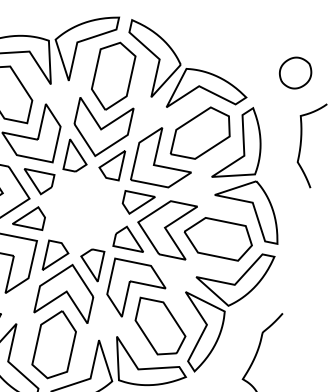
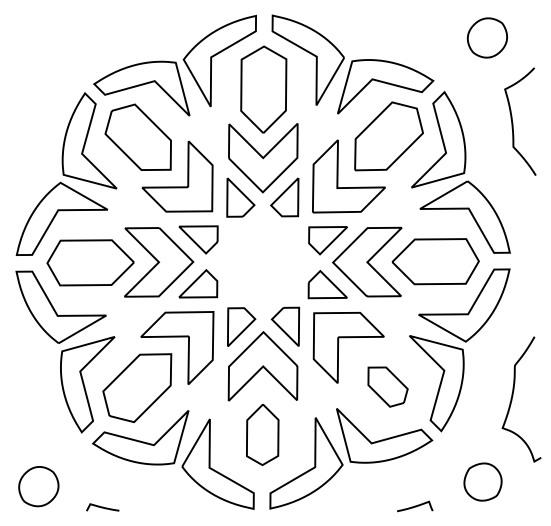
part: (160, 327) -> (387, 386), size x0.6
part: (54, 344) -> (262, 434), size x0.7

